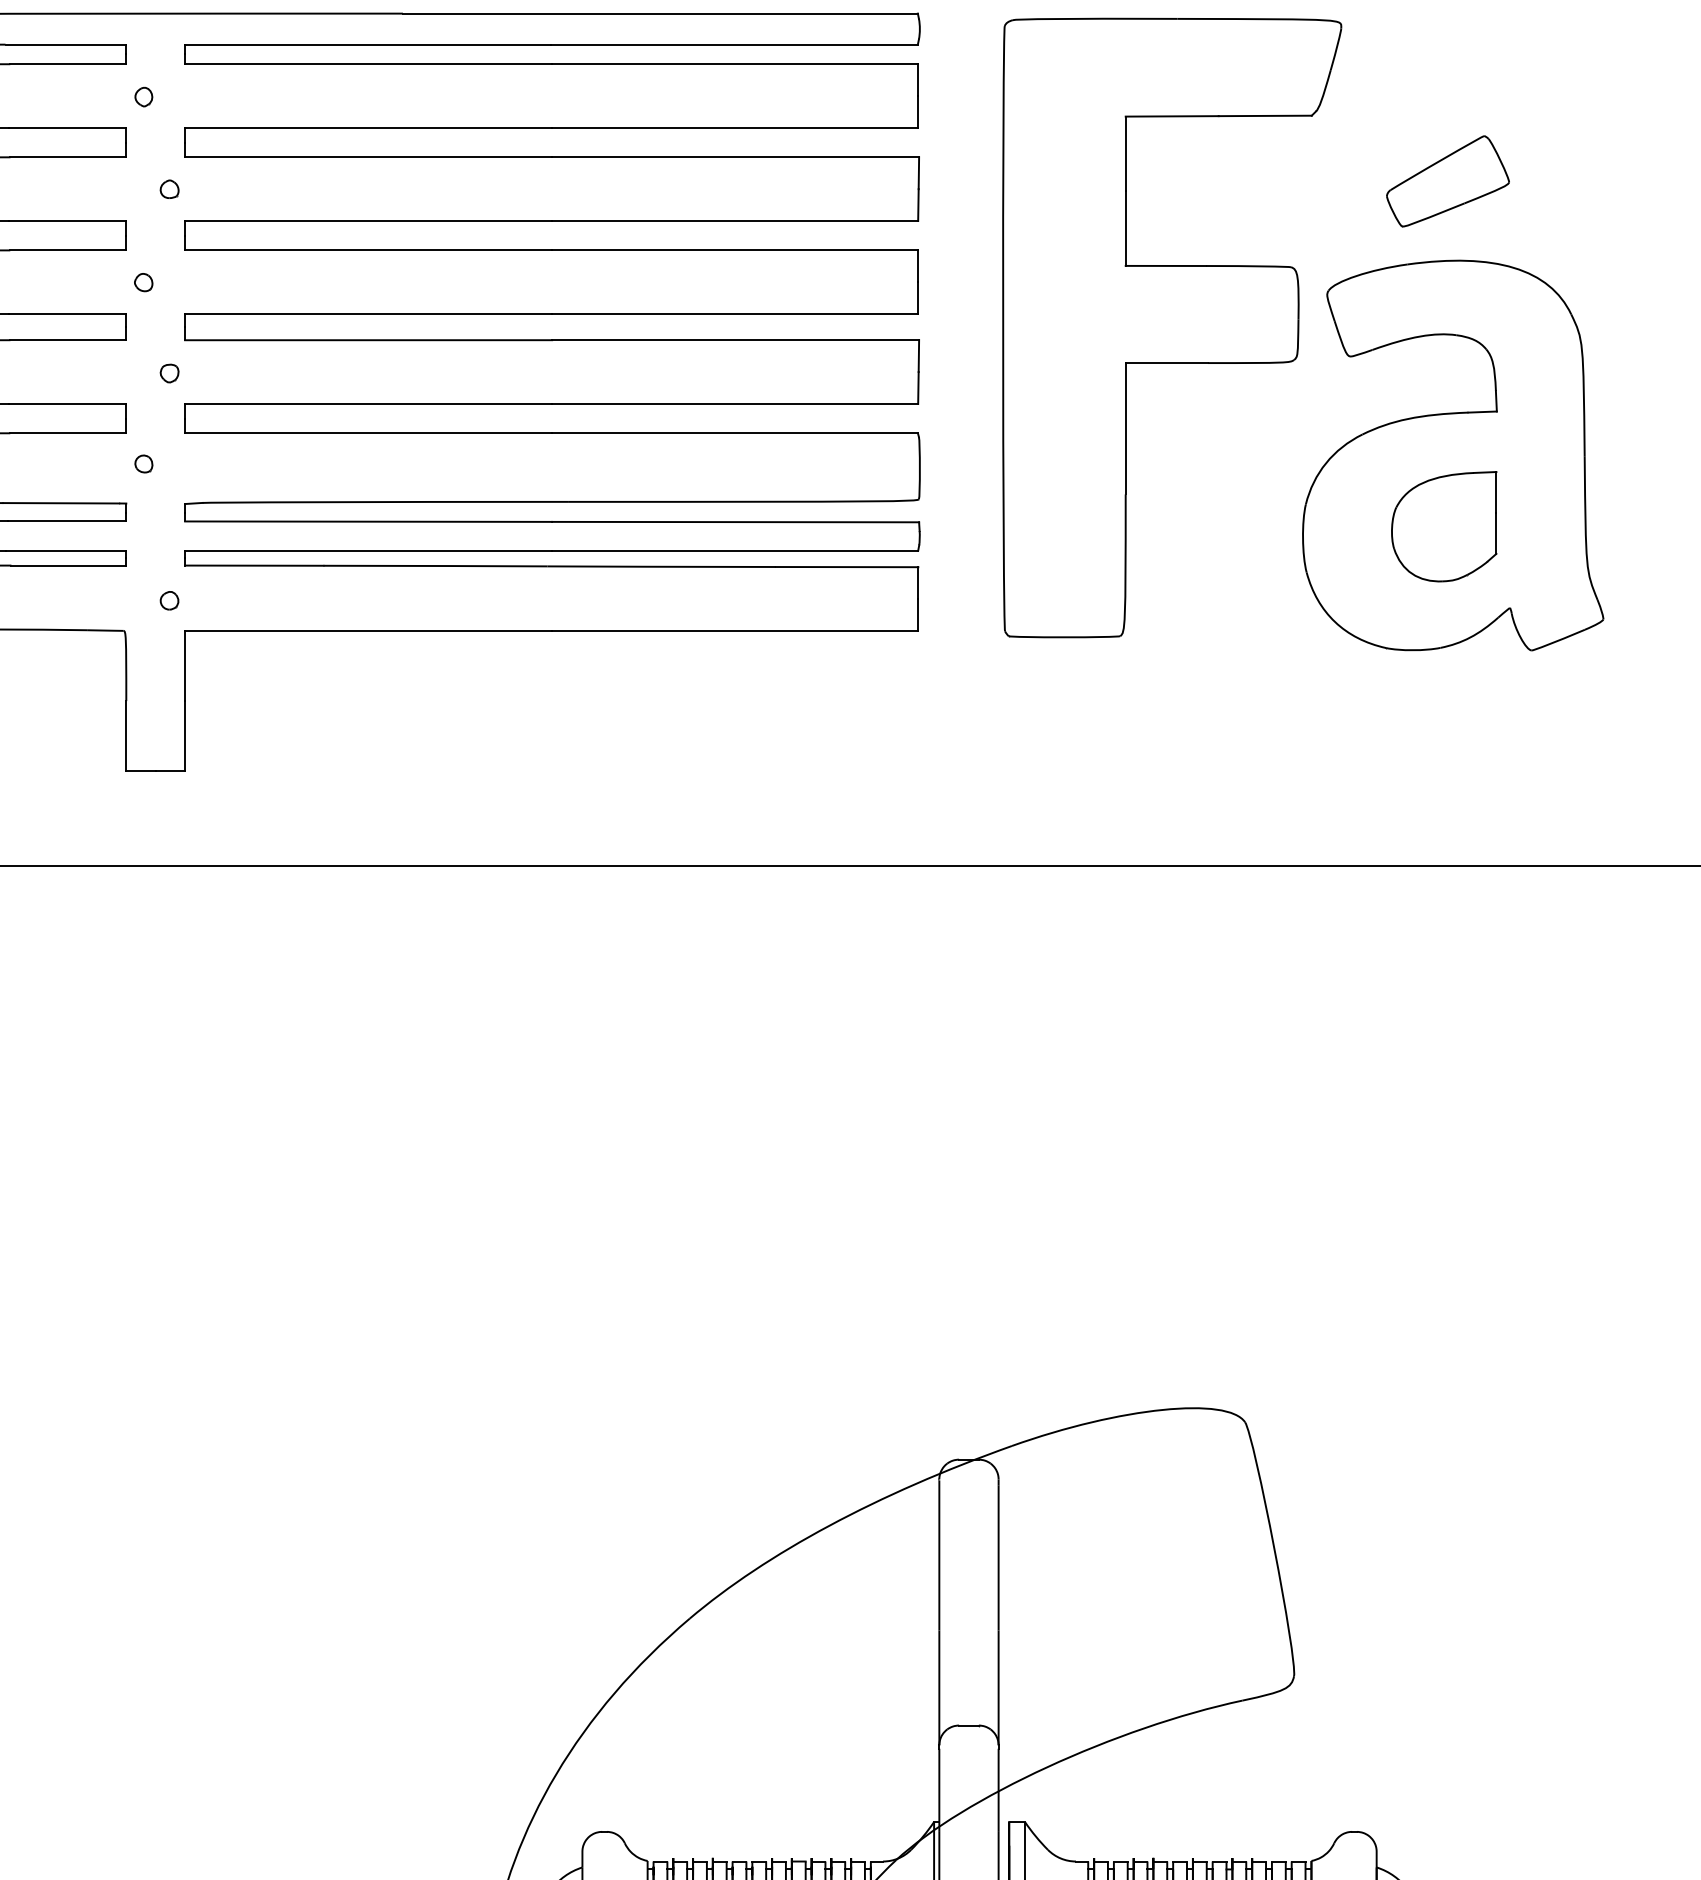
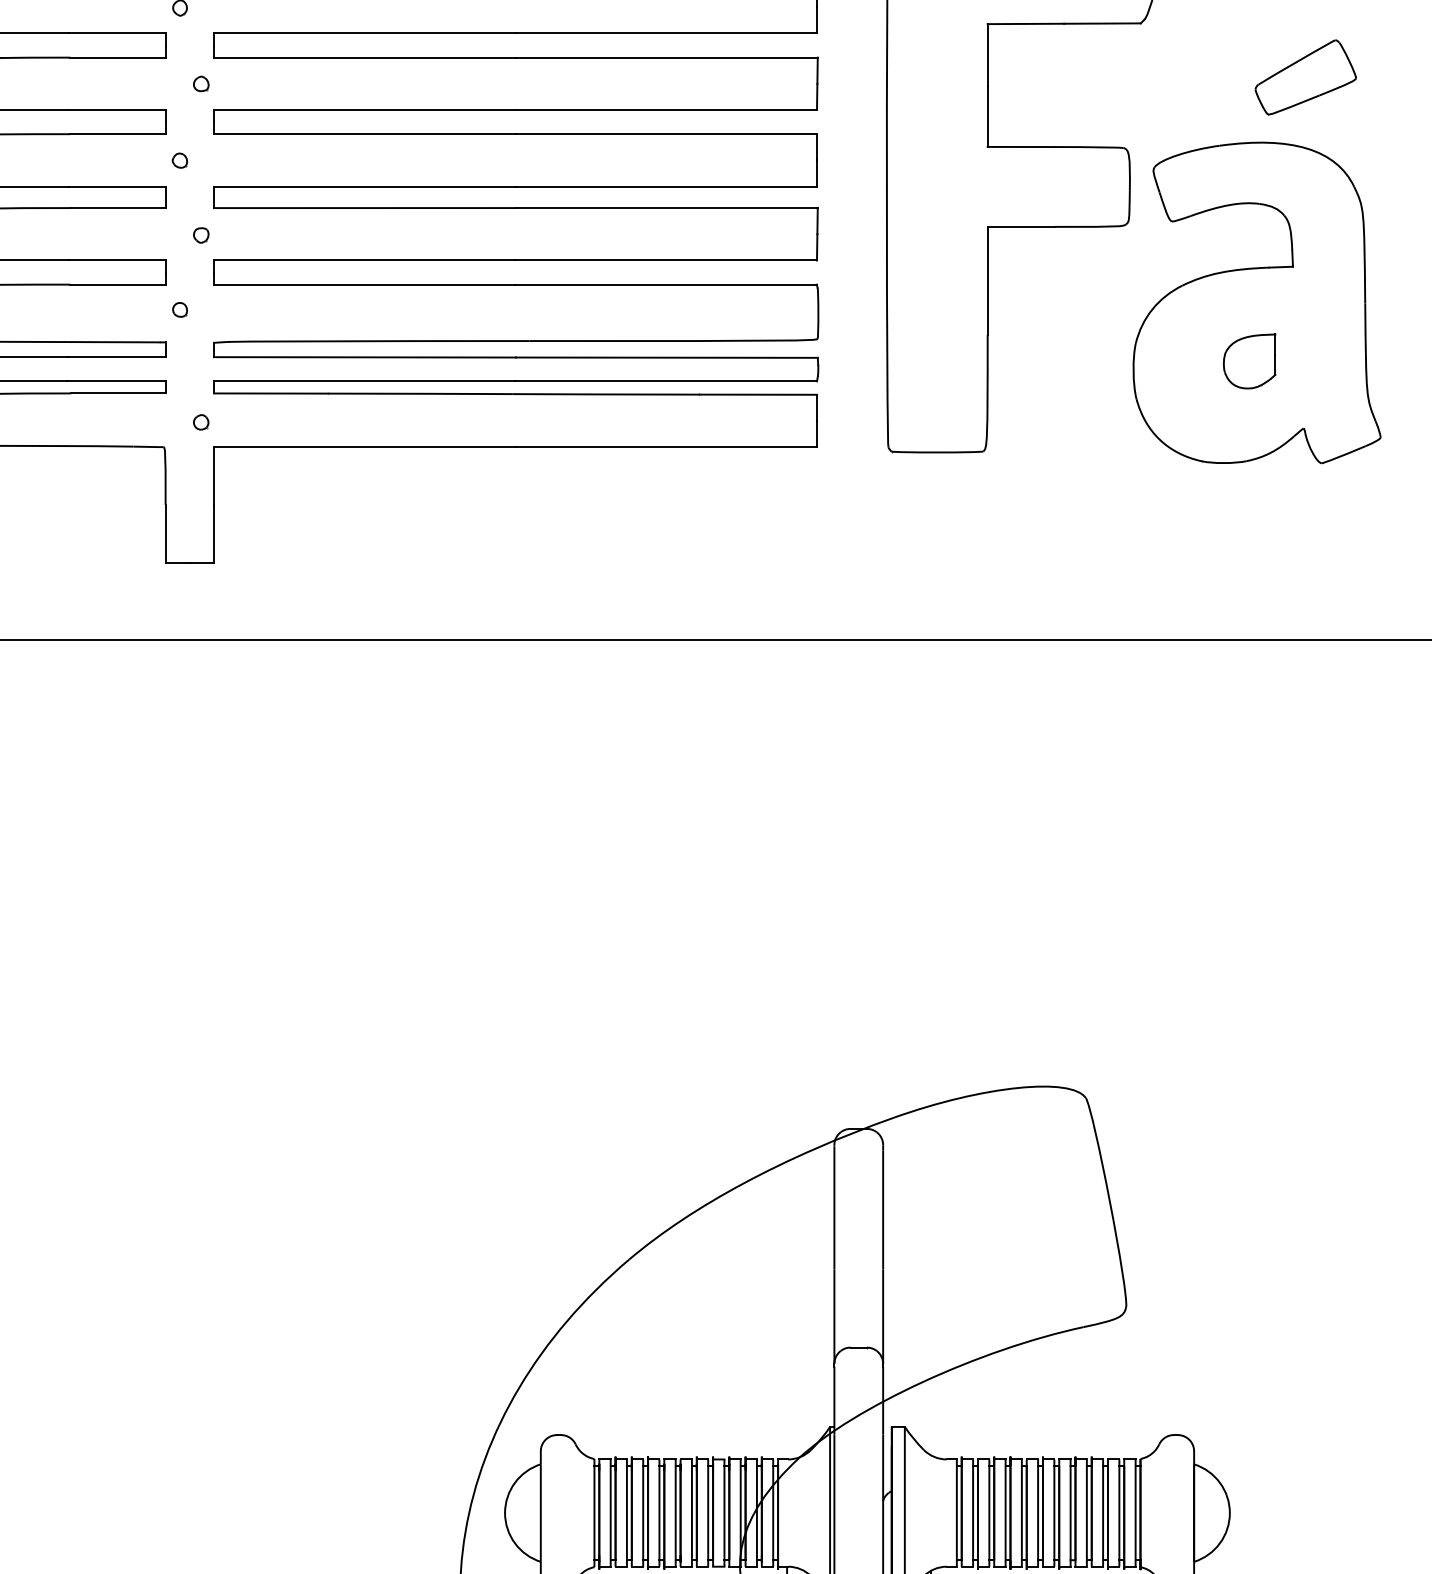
part: (1447, 181) -> (1305, 77), moved
part: (1443, 526) -> (1249, 361), size x0.6

